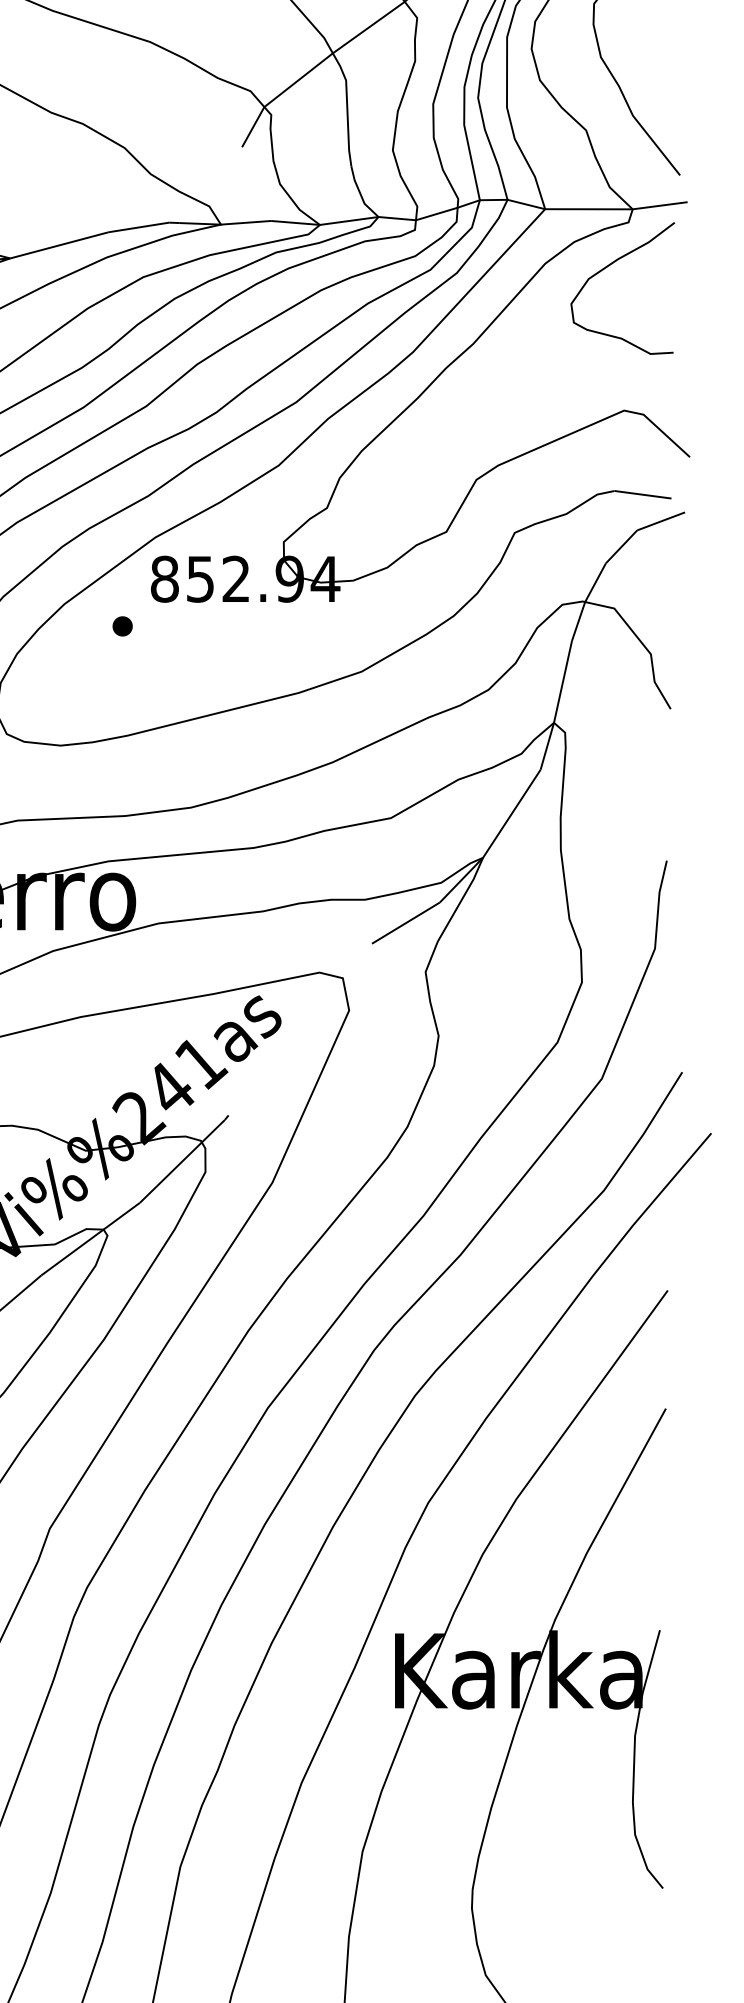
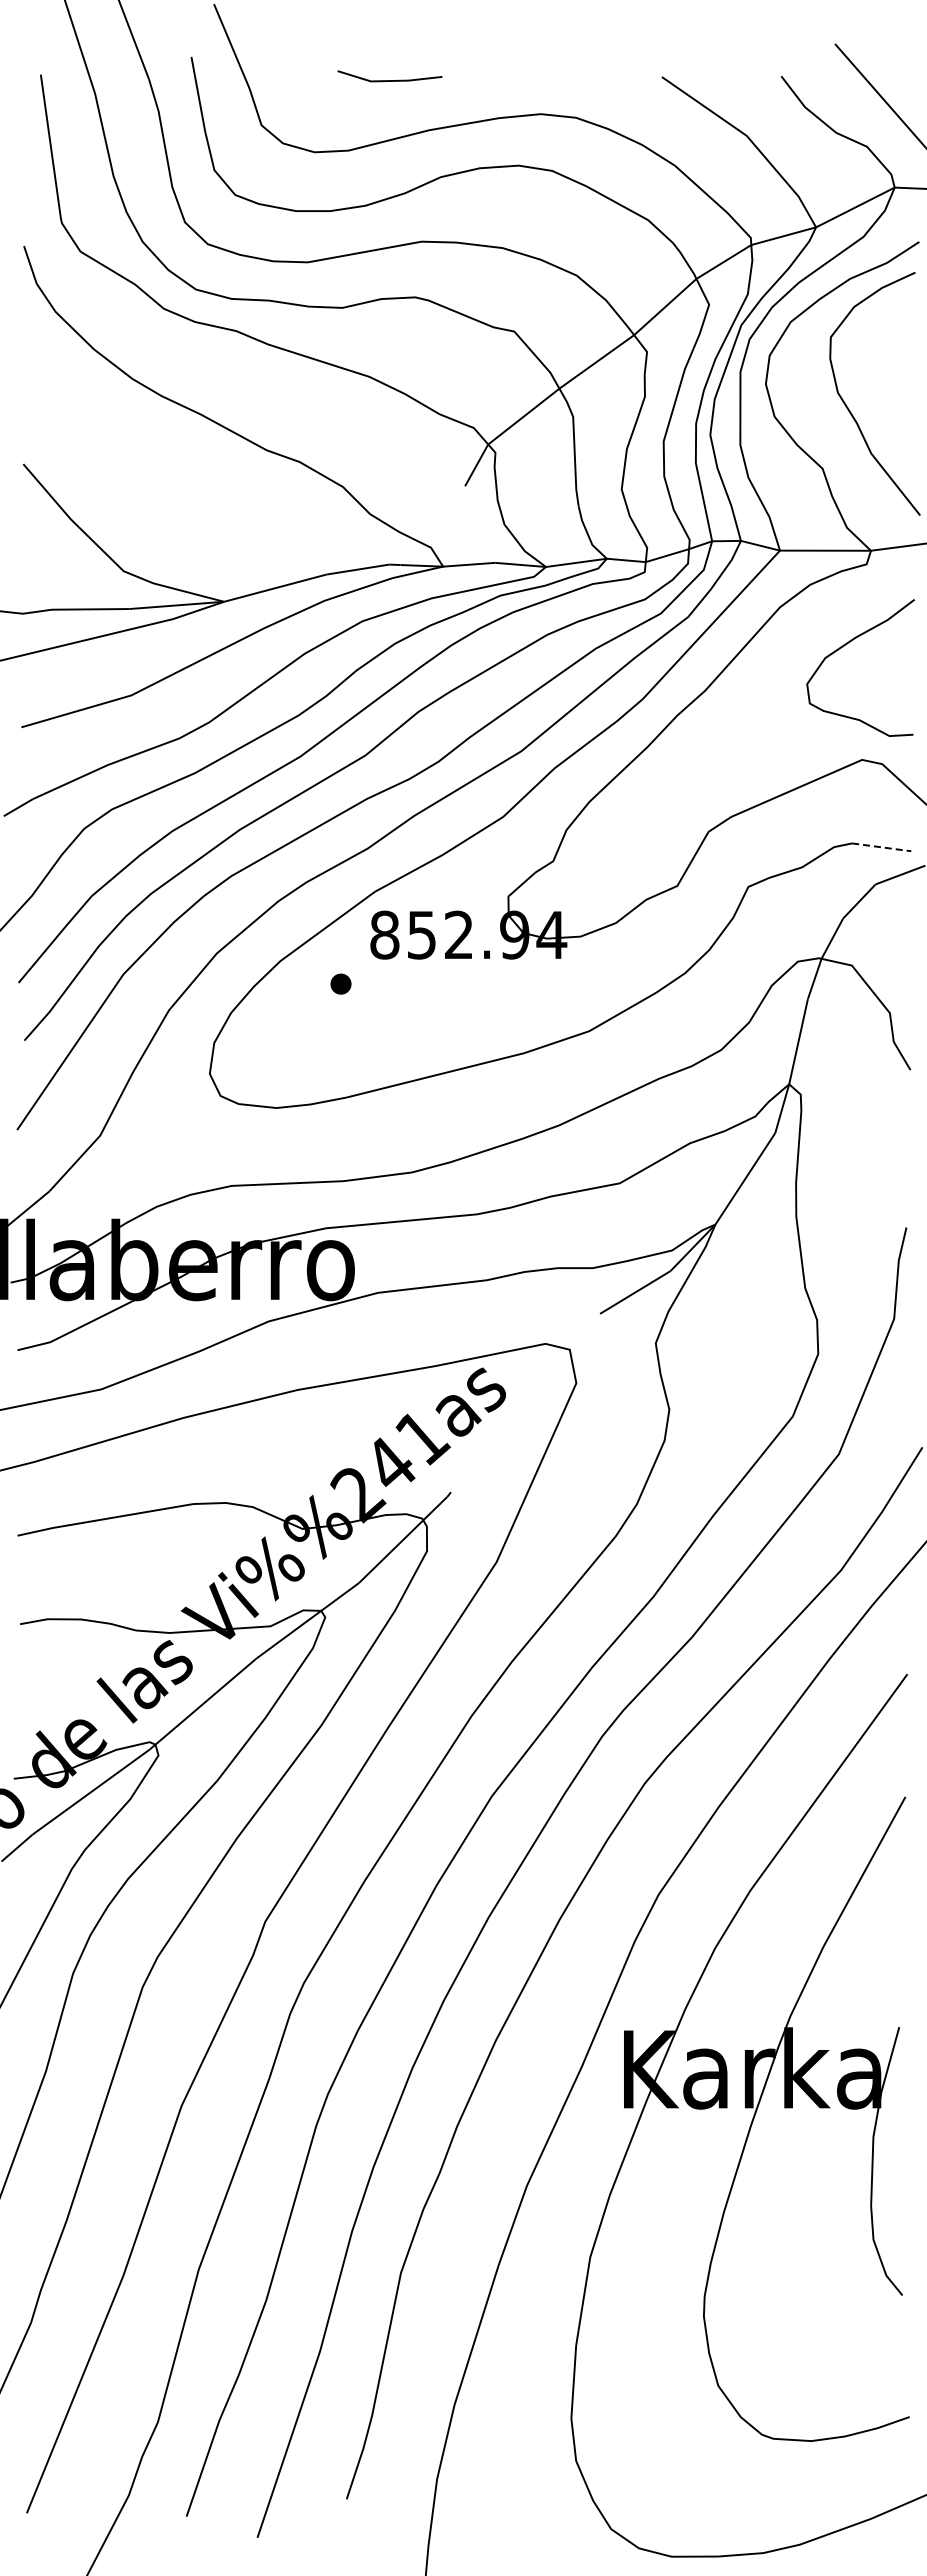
curve: (607, 267) -> (844, 646), moved
line: (642, 494) -> (881, 847), solid -> dashed

